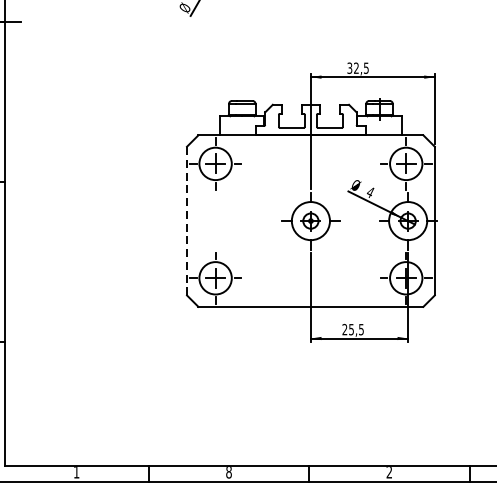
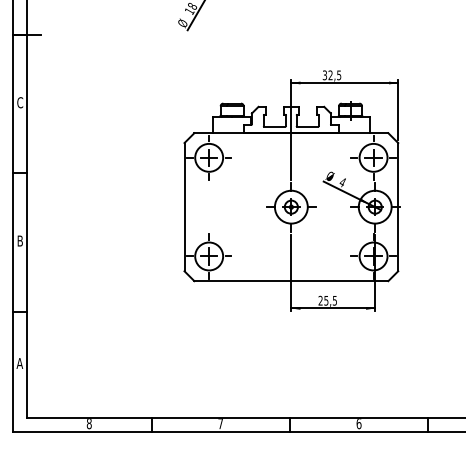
line: (186, 220) -> (184, 206), dashed -> solid
text: (75, 473) -> (88, 424), 1 -> 8
text: (228, 473) -> (220, 424), 8 -> 7
text: (388, 473) -> (358, 424), 2 -> 6

